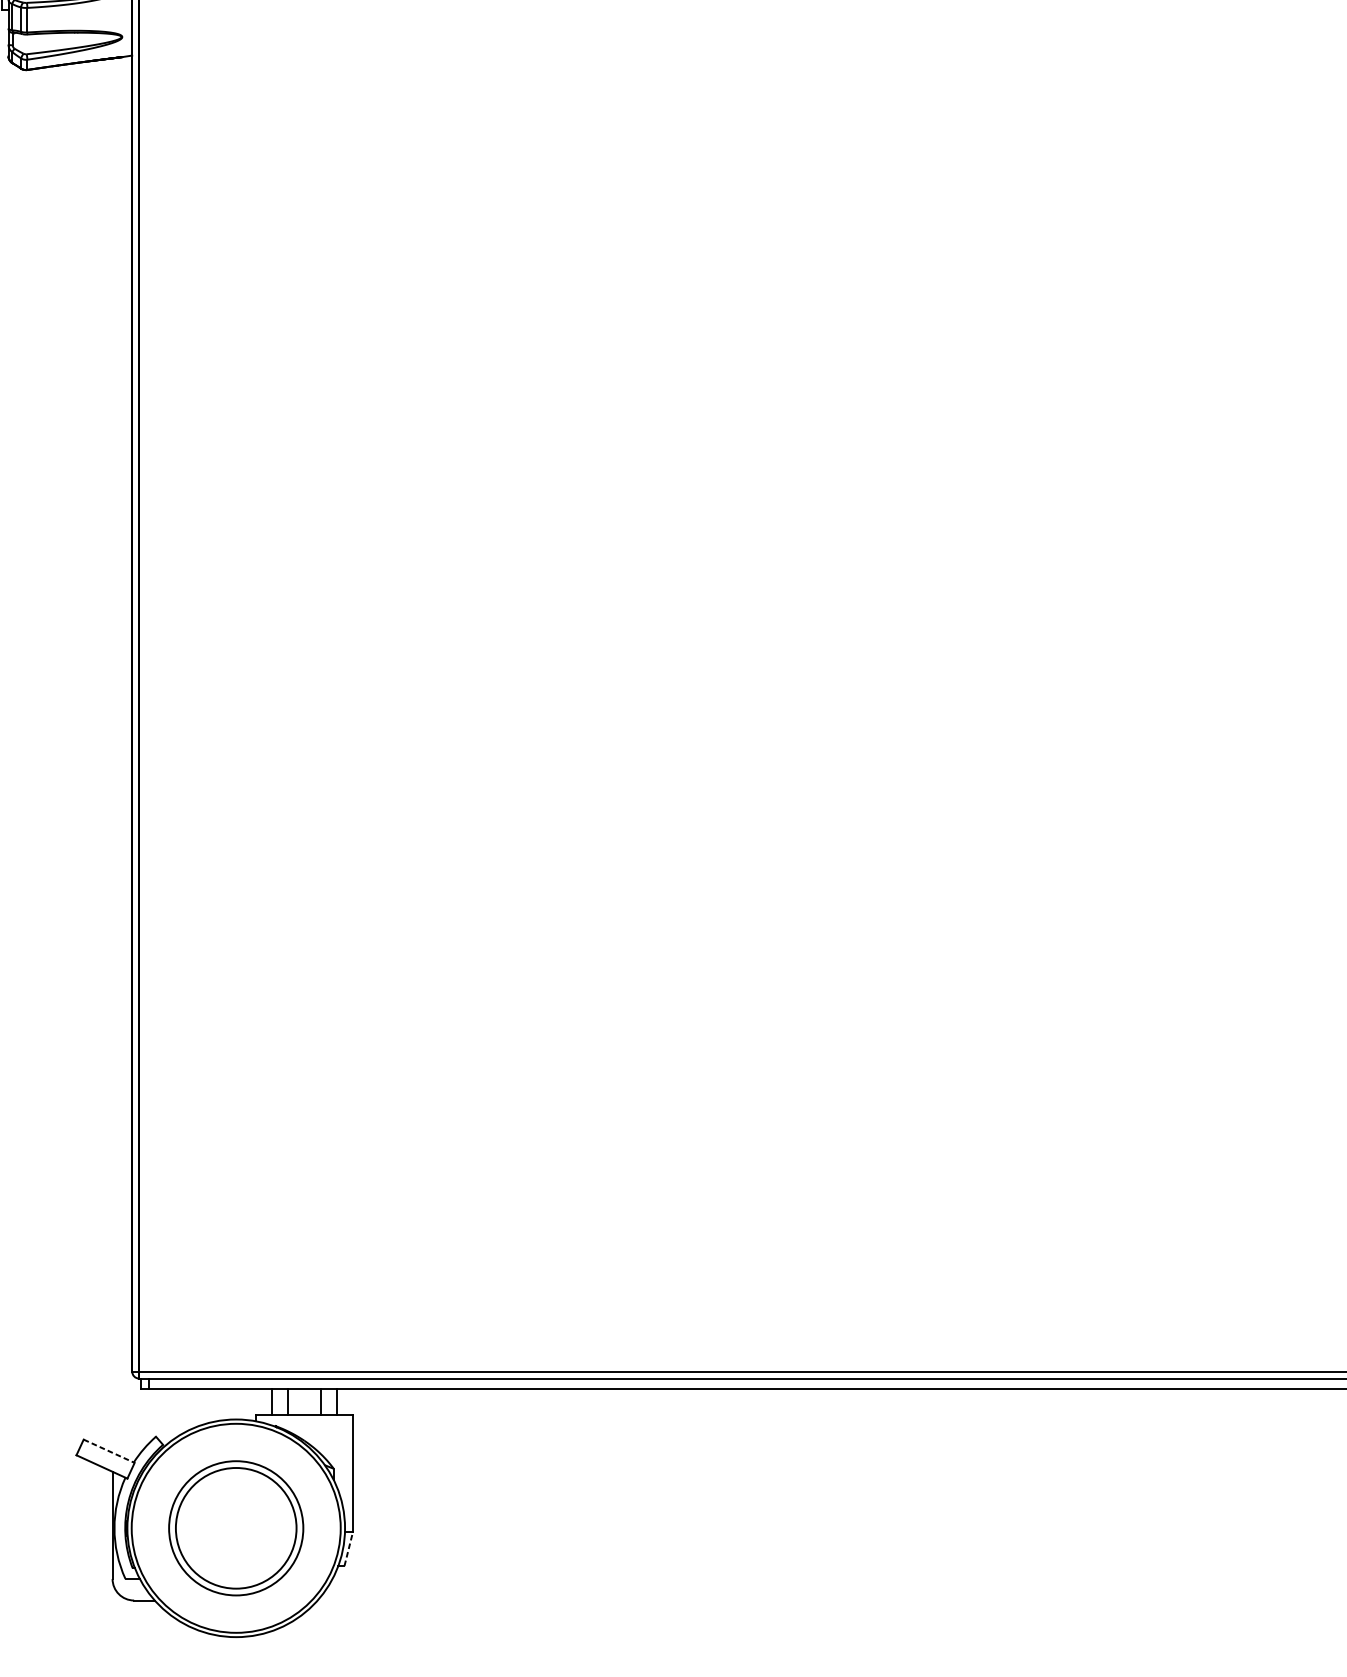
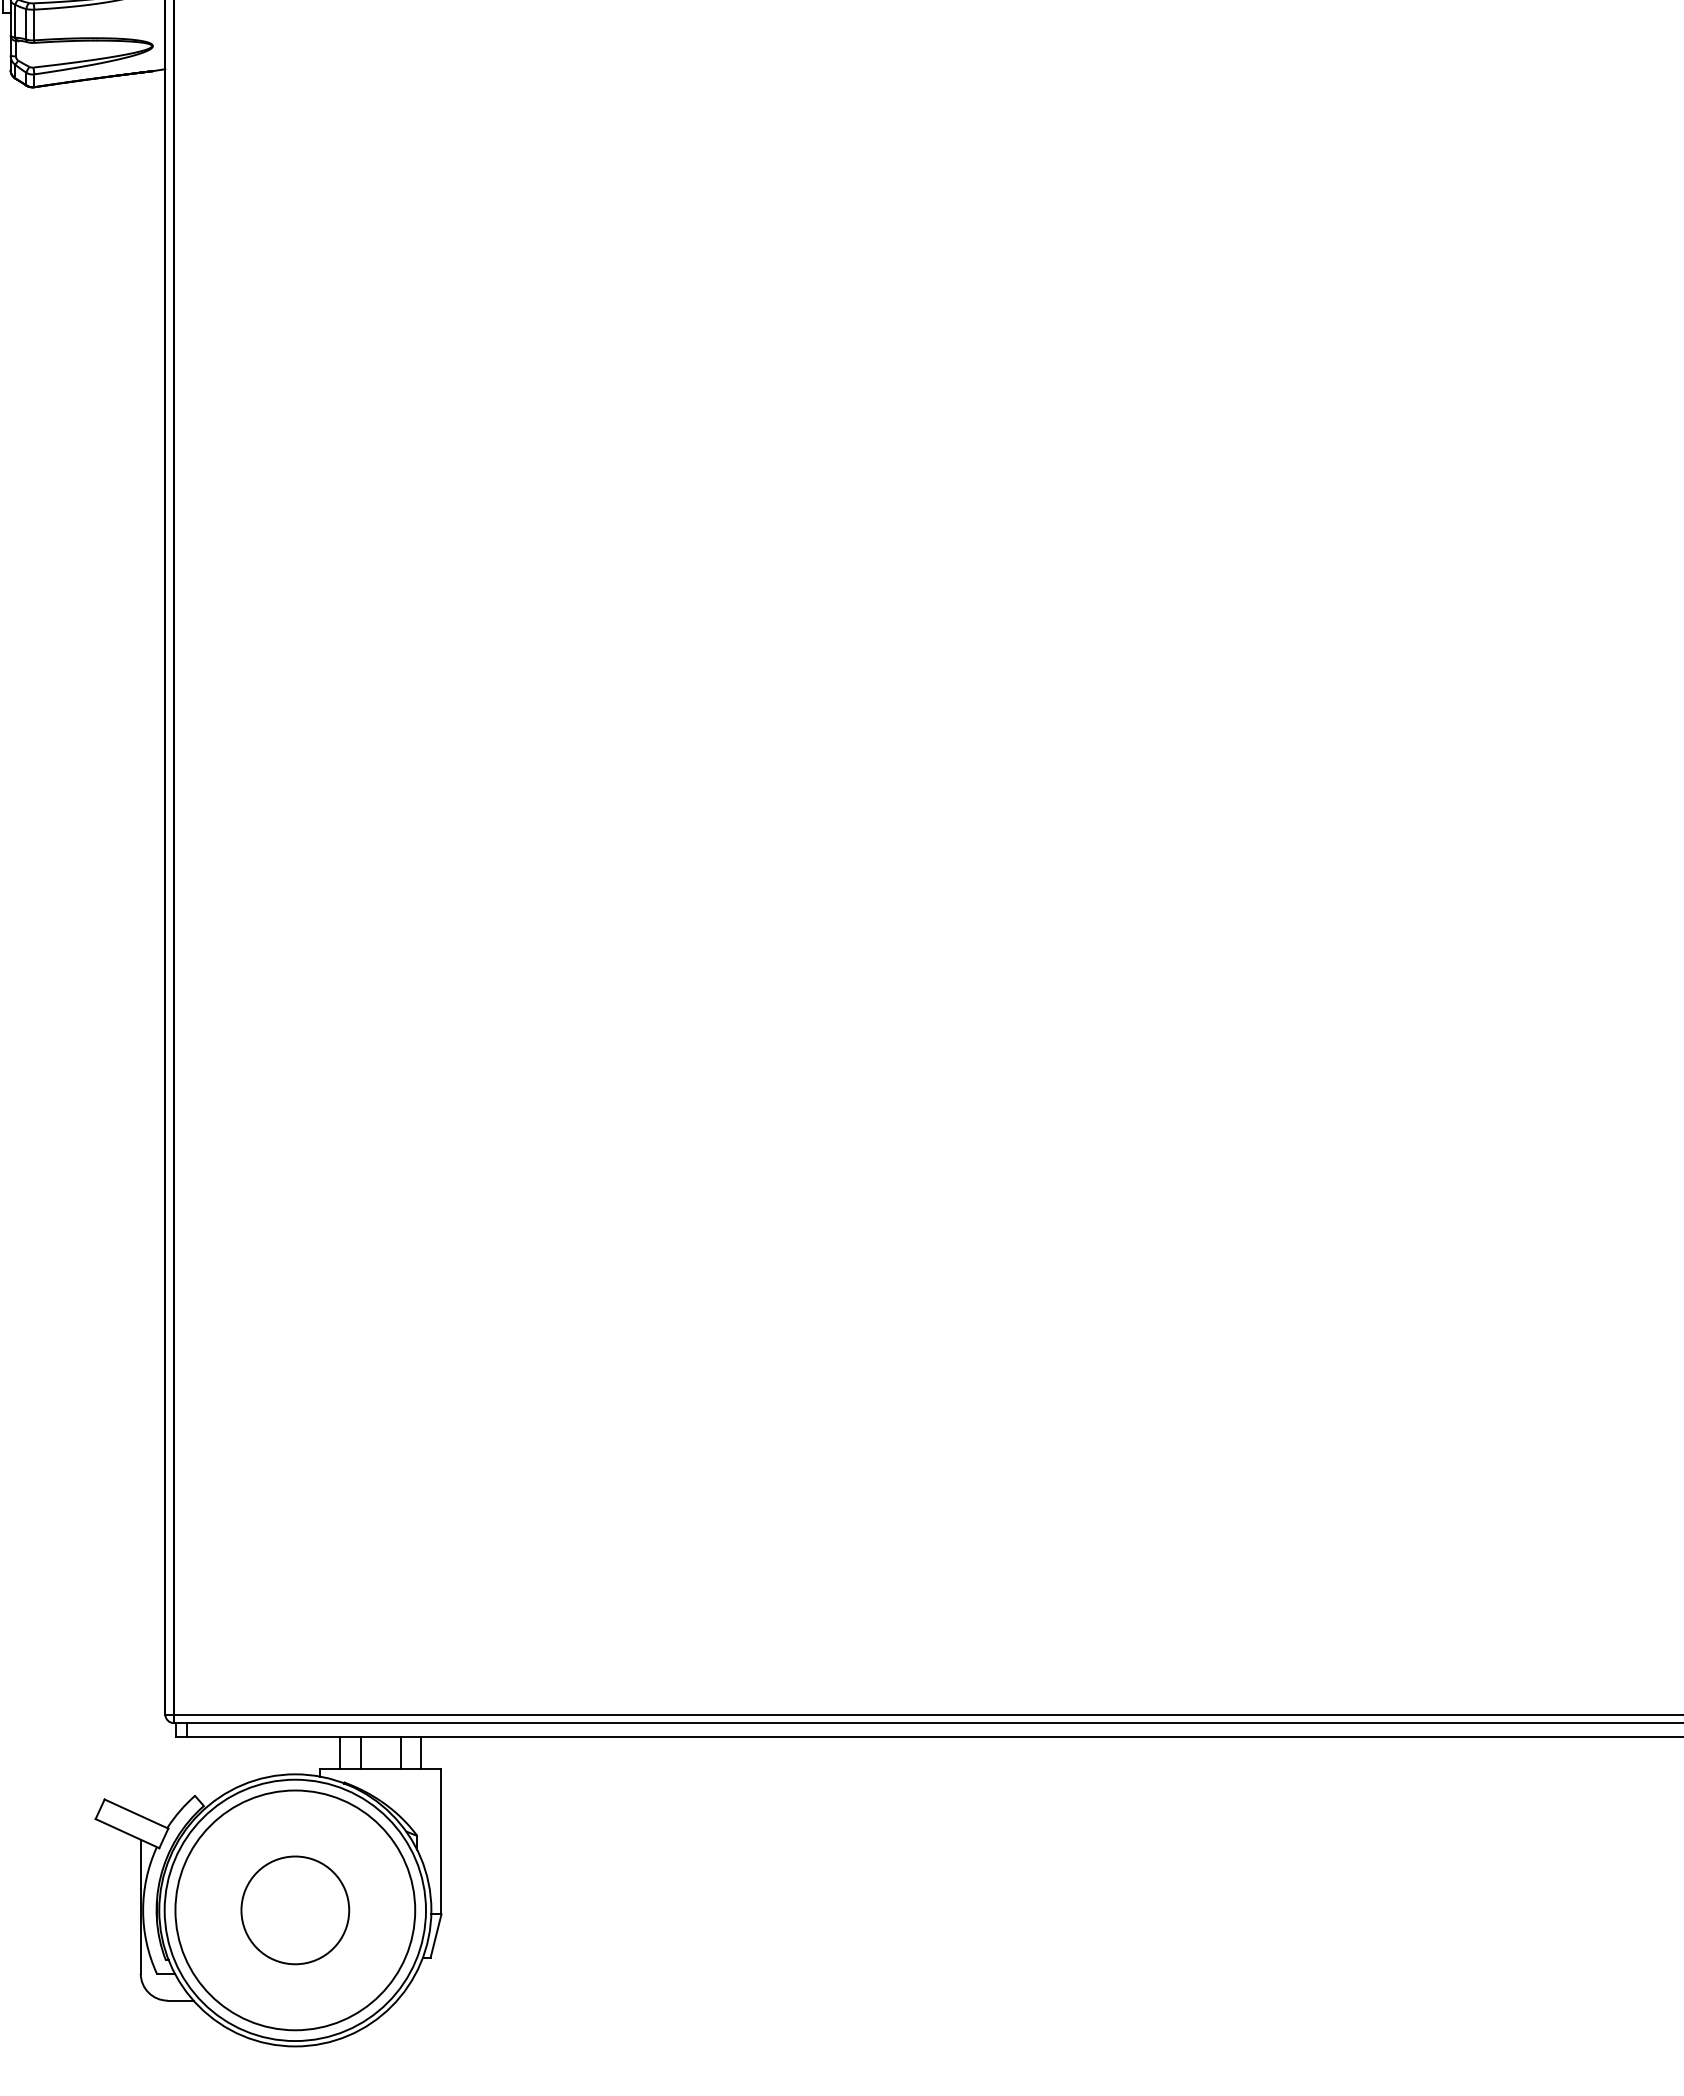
line: (109, 1451) -> (136, 1814), dashed -> solid
circle: (236, 1528) -> (295, 1910), size x0.71
circle: (236, 1528) -> (295, 1910), size x1.43
line: (349, 1548) -> (436, 1935), dashed -> solid

